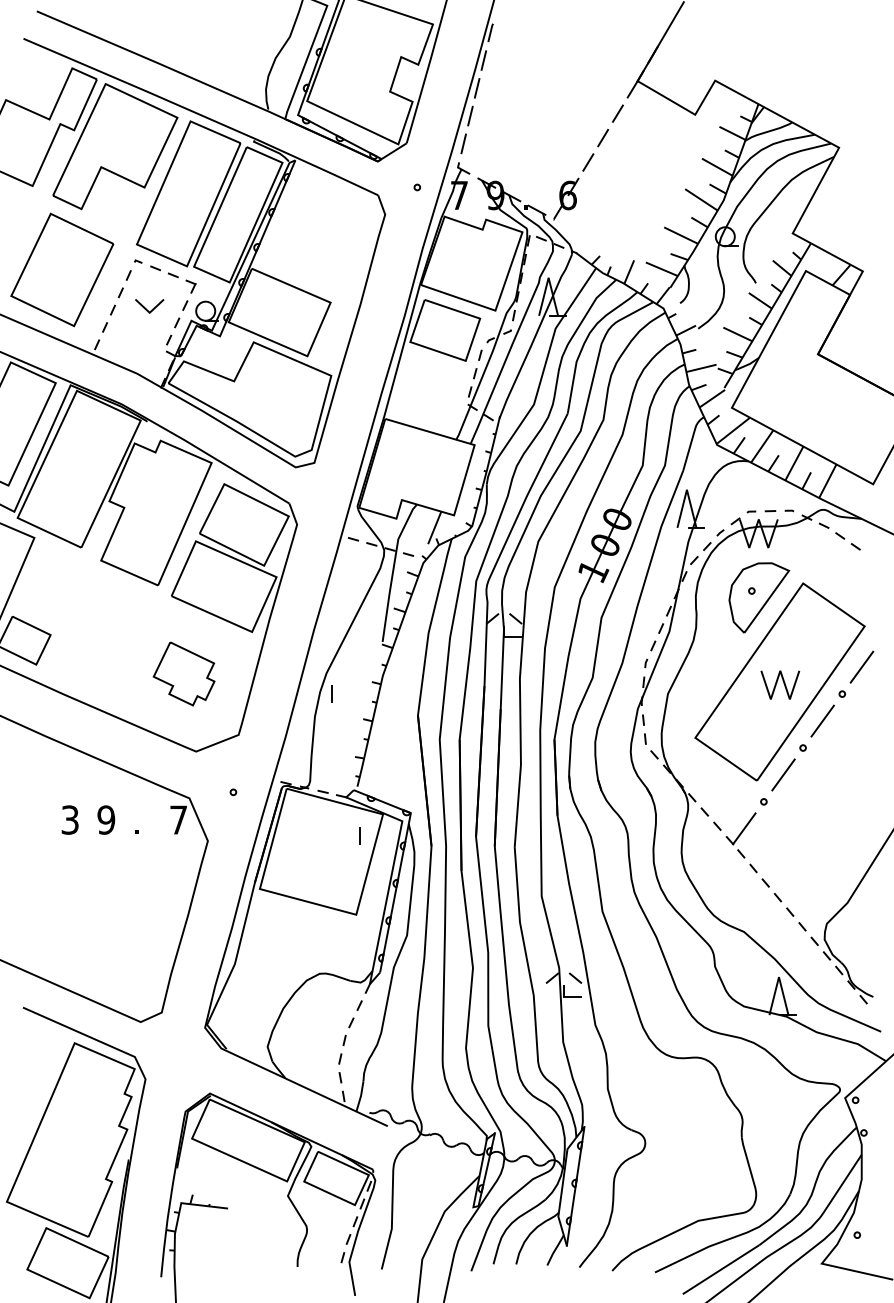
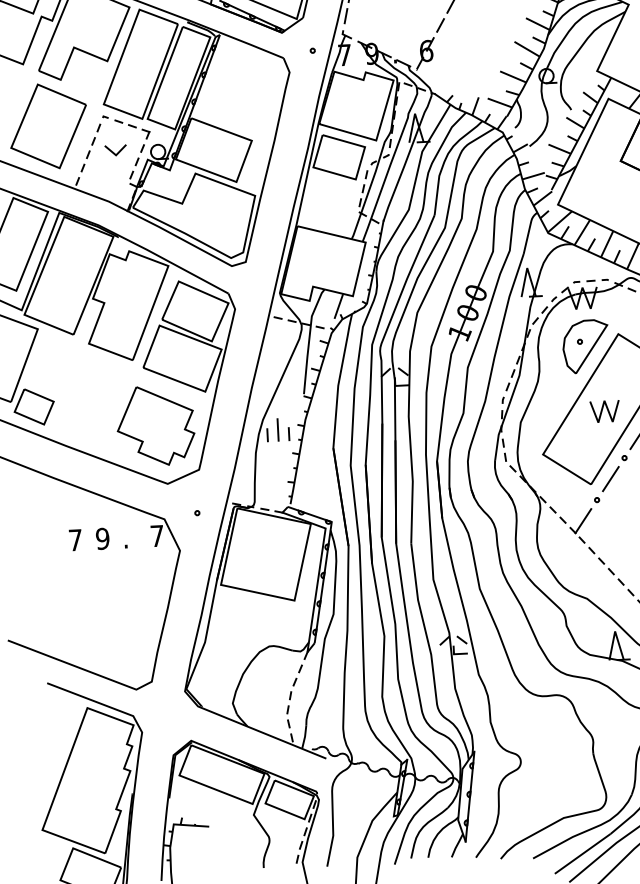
part: (183, 673) -> (155, 425), size x1.67
line: (345, 687) -> (277, 429), added
text: (69, 819) -> (75, 539), 3 -> 7
line: (359, 835) -> (288, 433), moved

